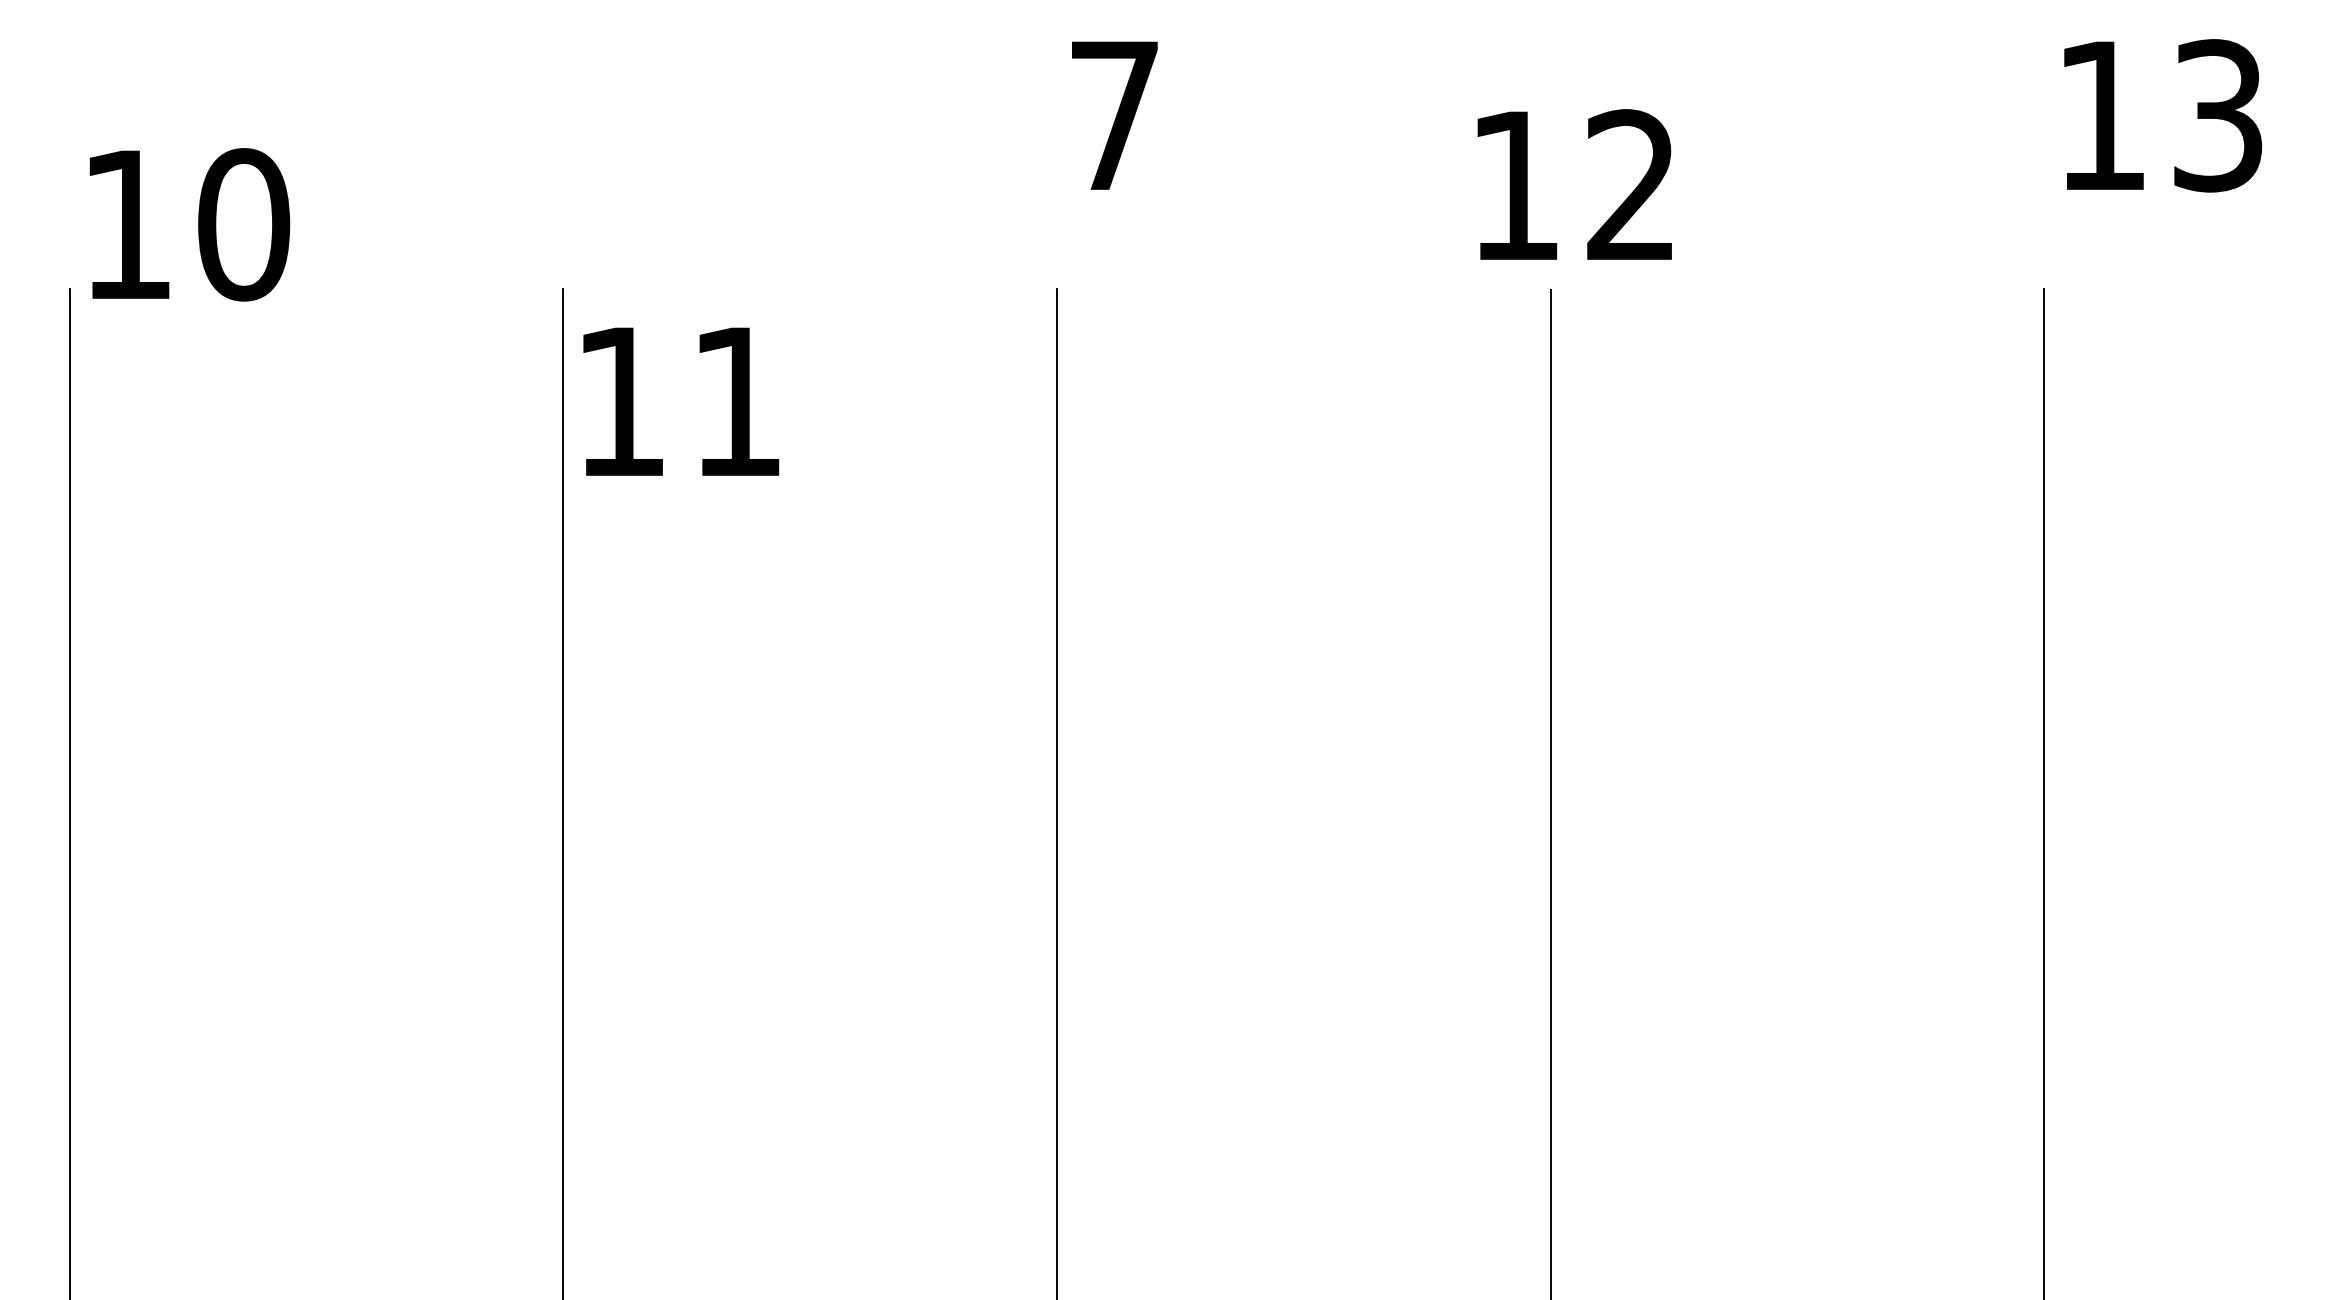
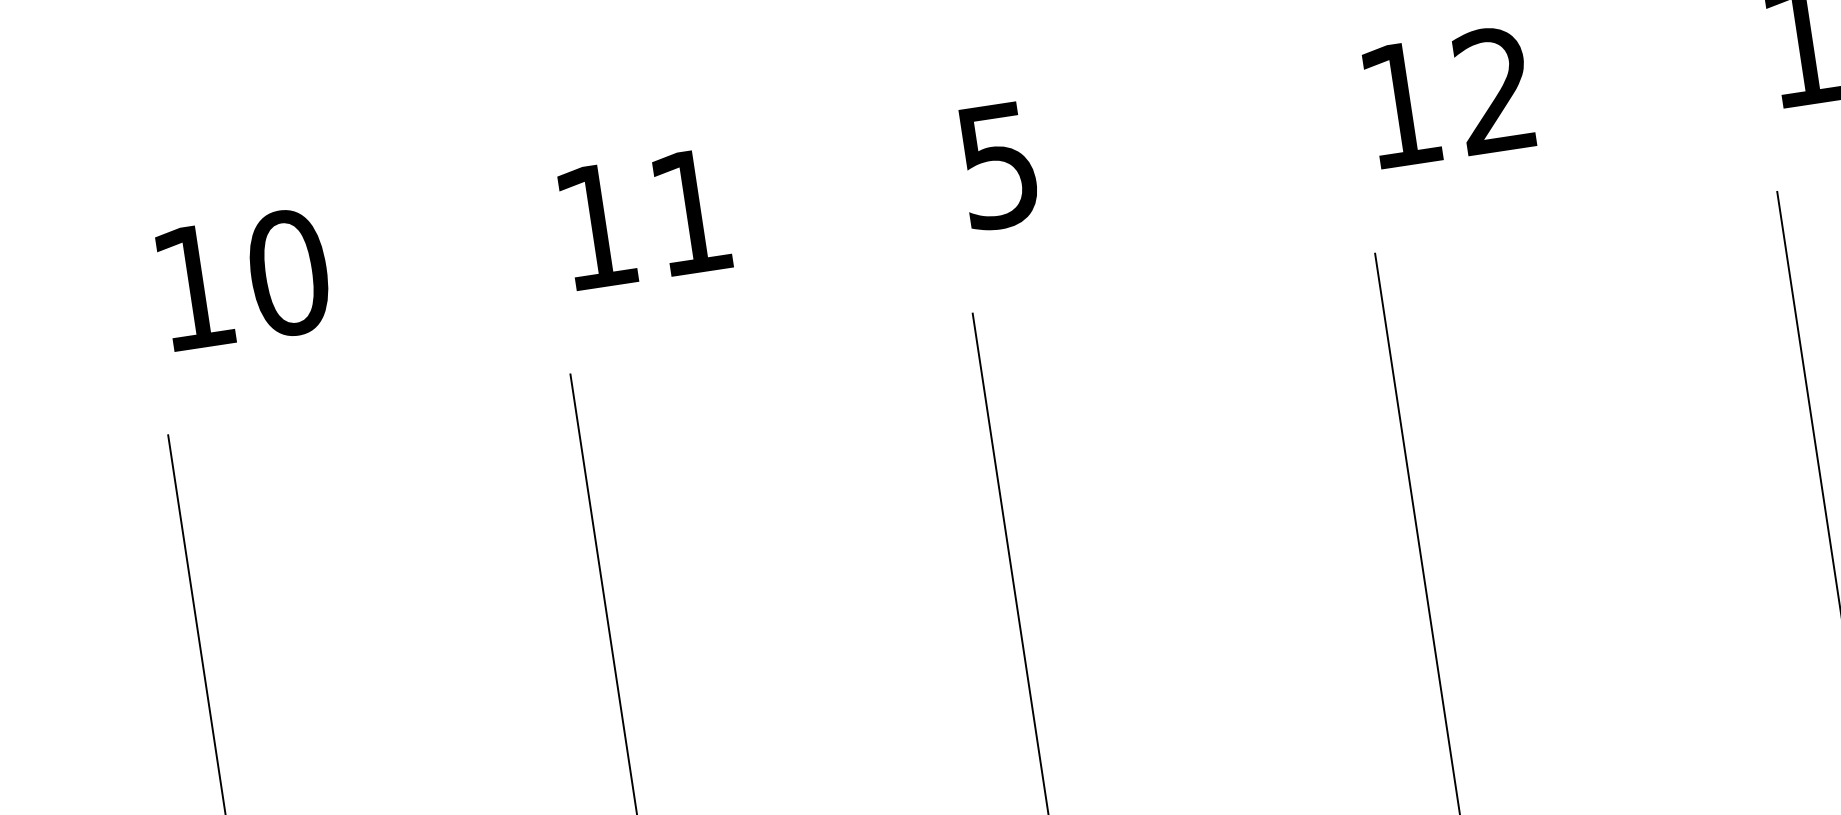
text: (1114, 116) -> (998, 166), 7 -> 5
text: (1574, 184) -> (1448, 96), moved
text: (189, 224) -> (244, 279), moved
text: (681, 401) -> (645, 218), moved

